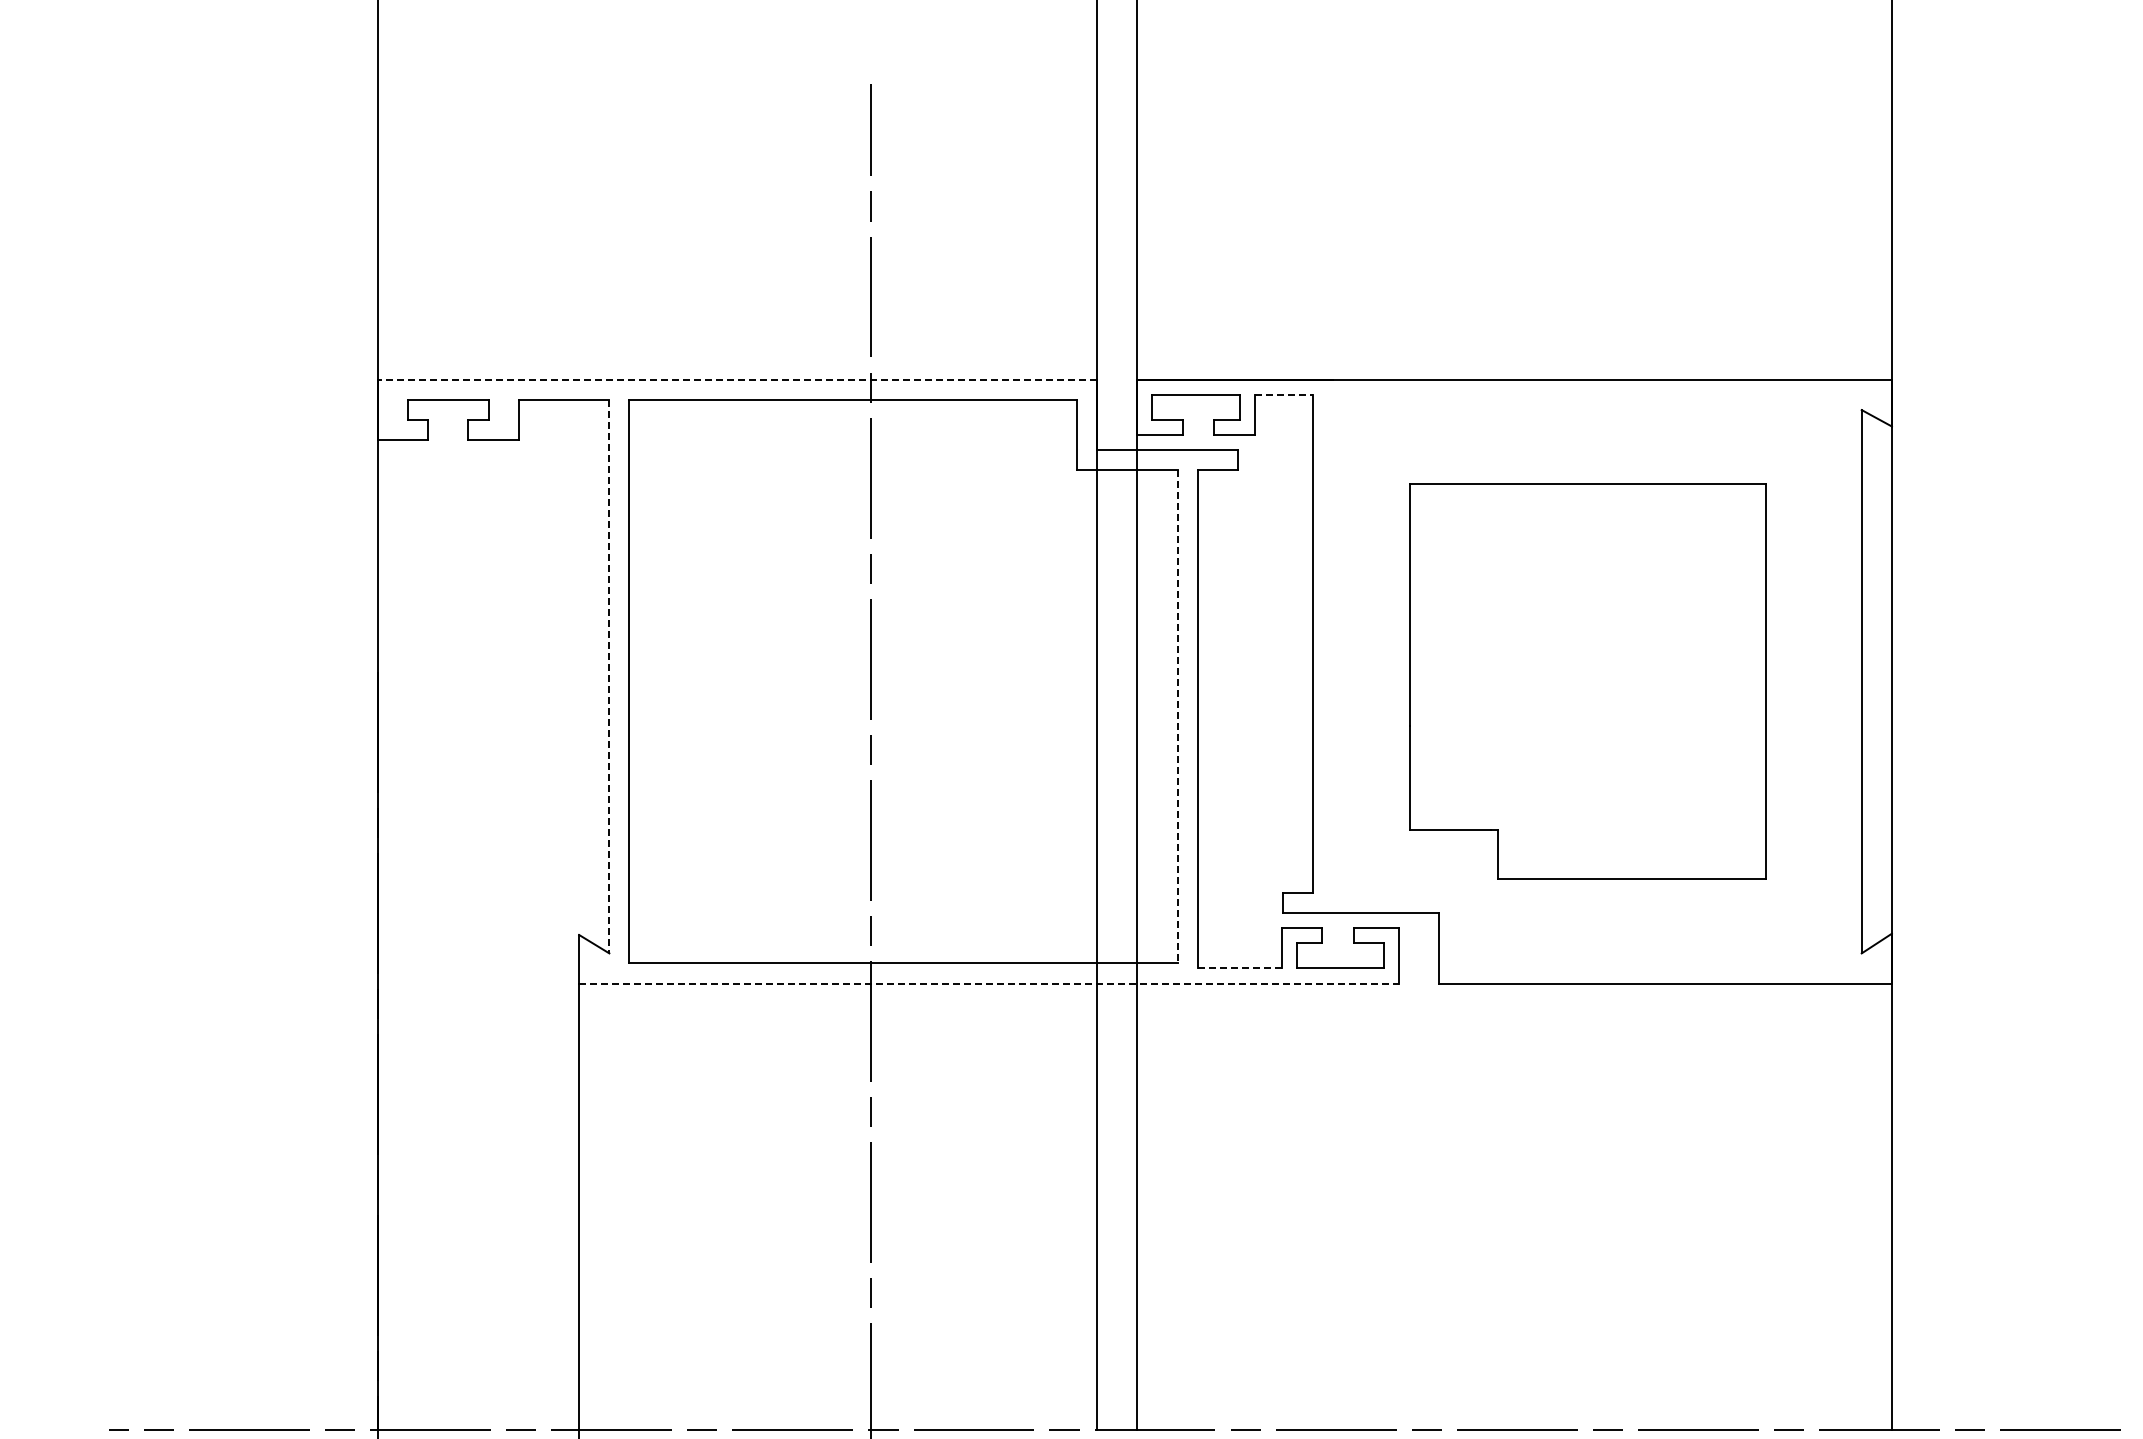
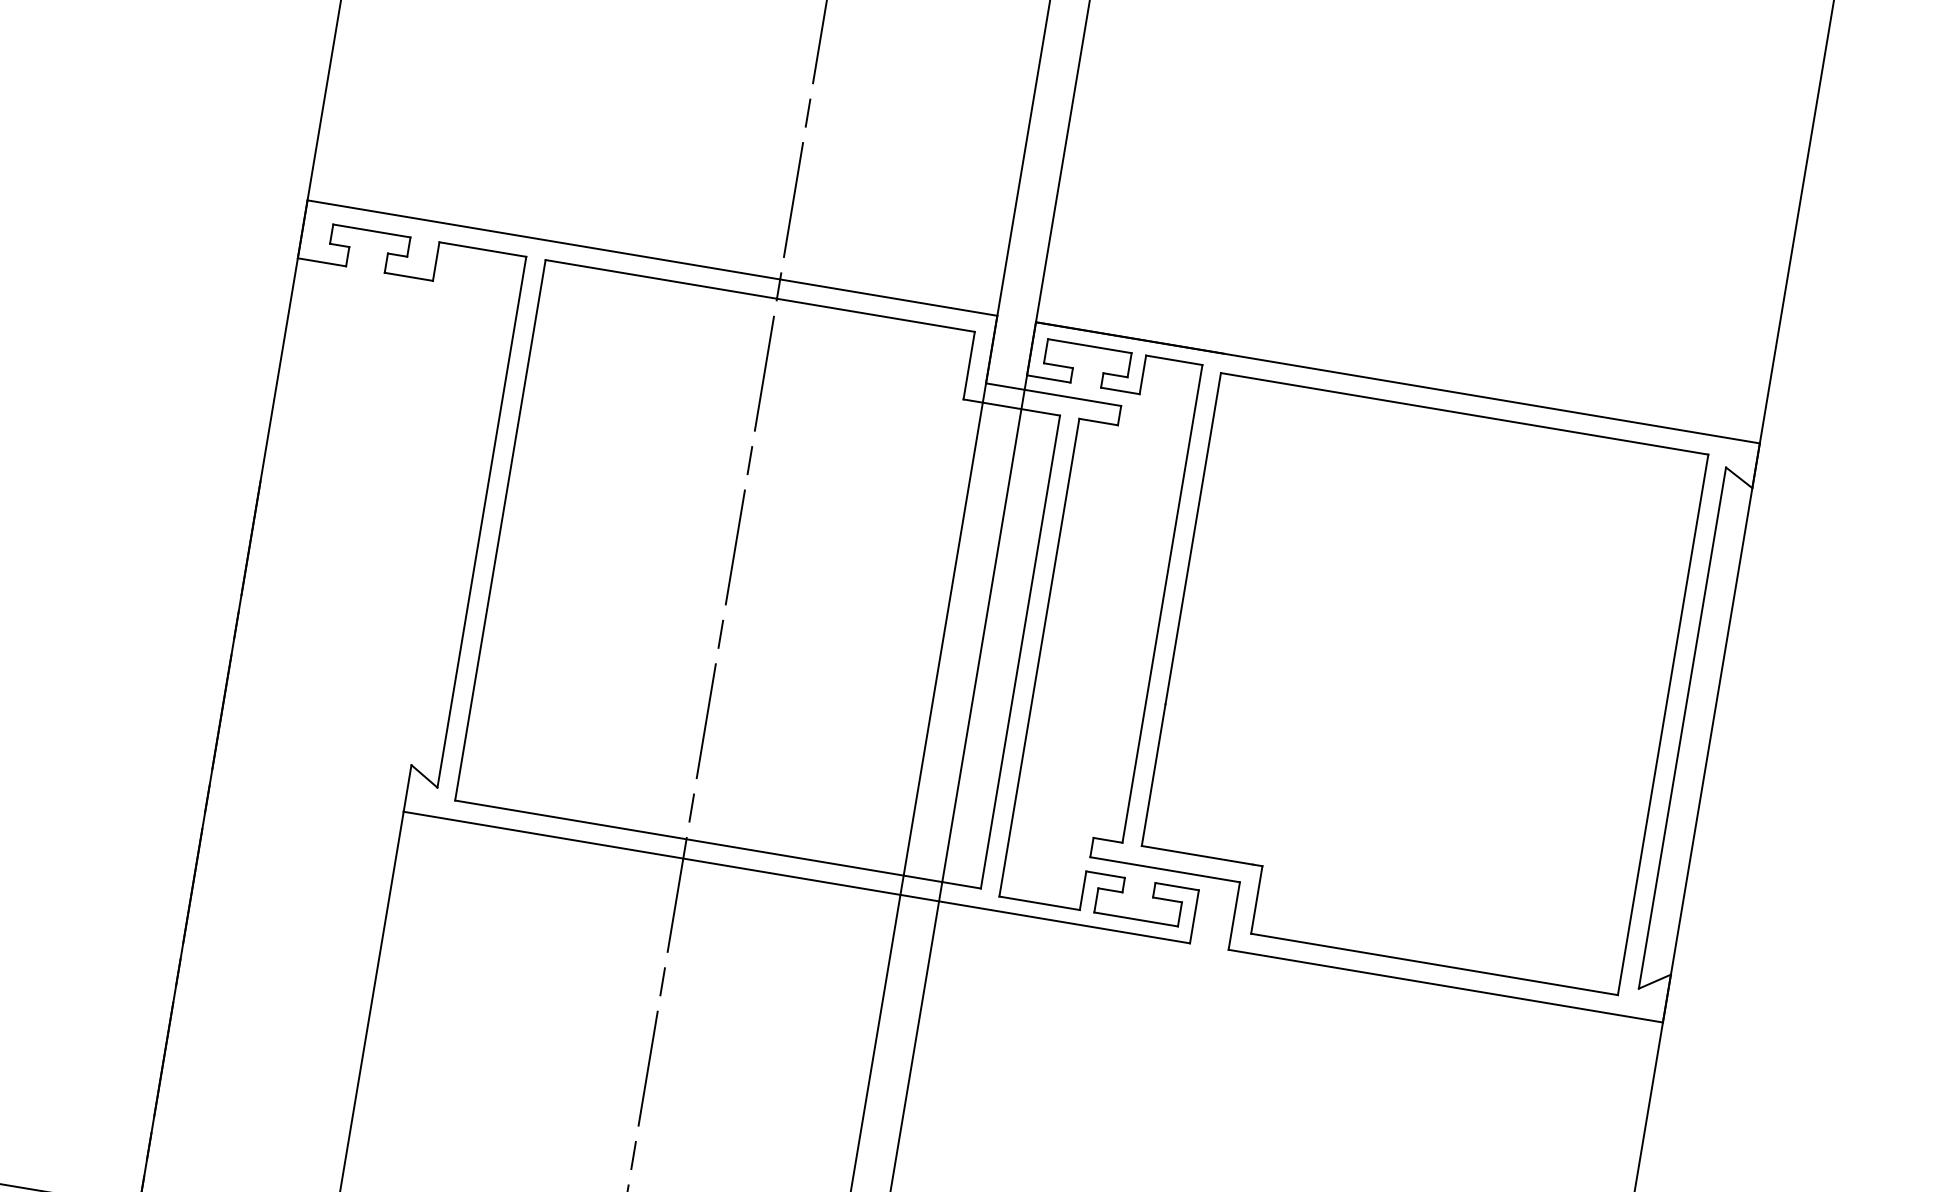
line: (737, 379) -> (652, 257), dashed -> solid
line: (1284, 394) -> (1174, 359), dashed -> solid
line: (609, 676) -> (482, 522), dashed -> solid
part: (1587, 681) -> (1419, 683), size x1.43
line: (1177, 716) -> (1020, 651), dashed -> solid
line: (1239, 968) -> (1039, 903), dashed -> solid
line: (989, 983) -> (797, 877), dashed -> solid

